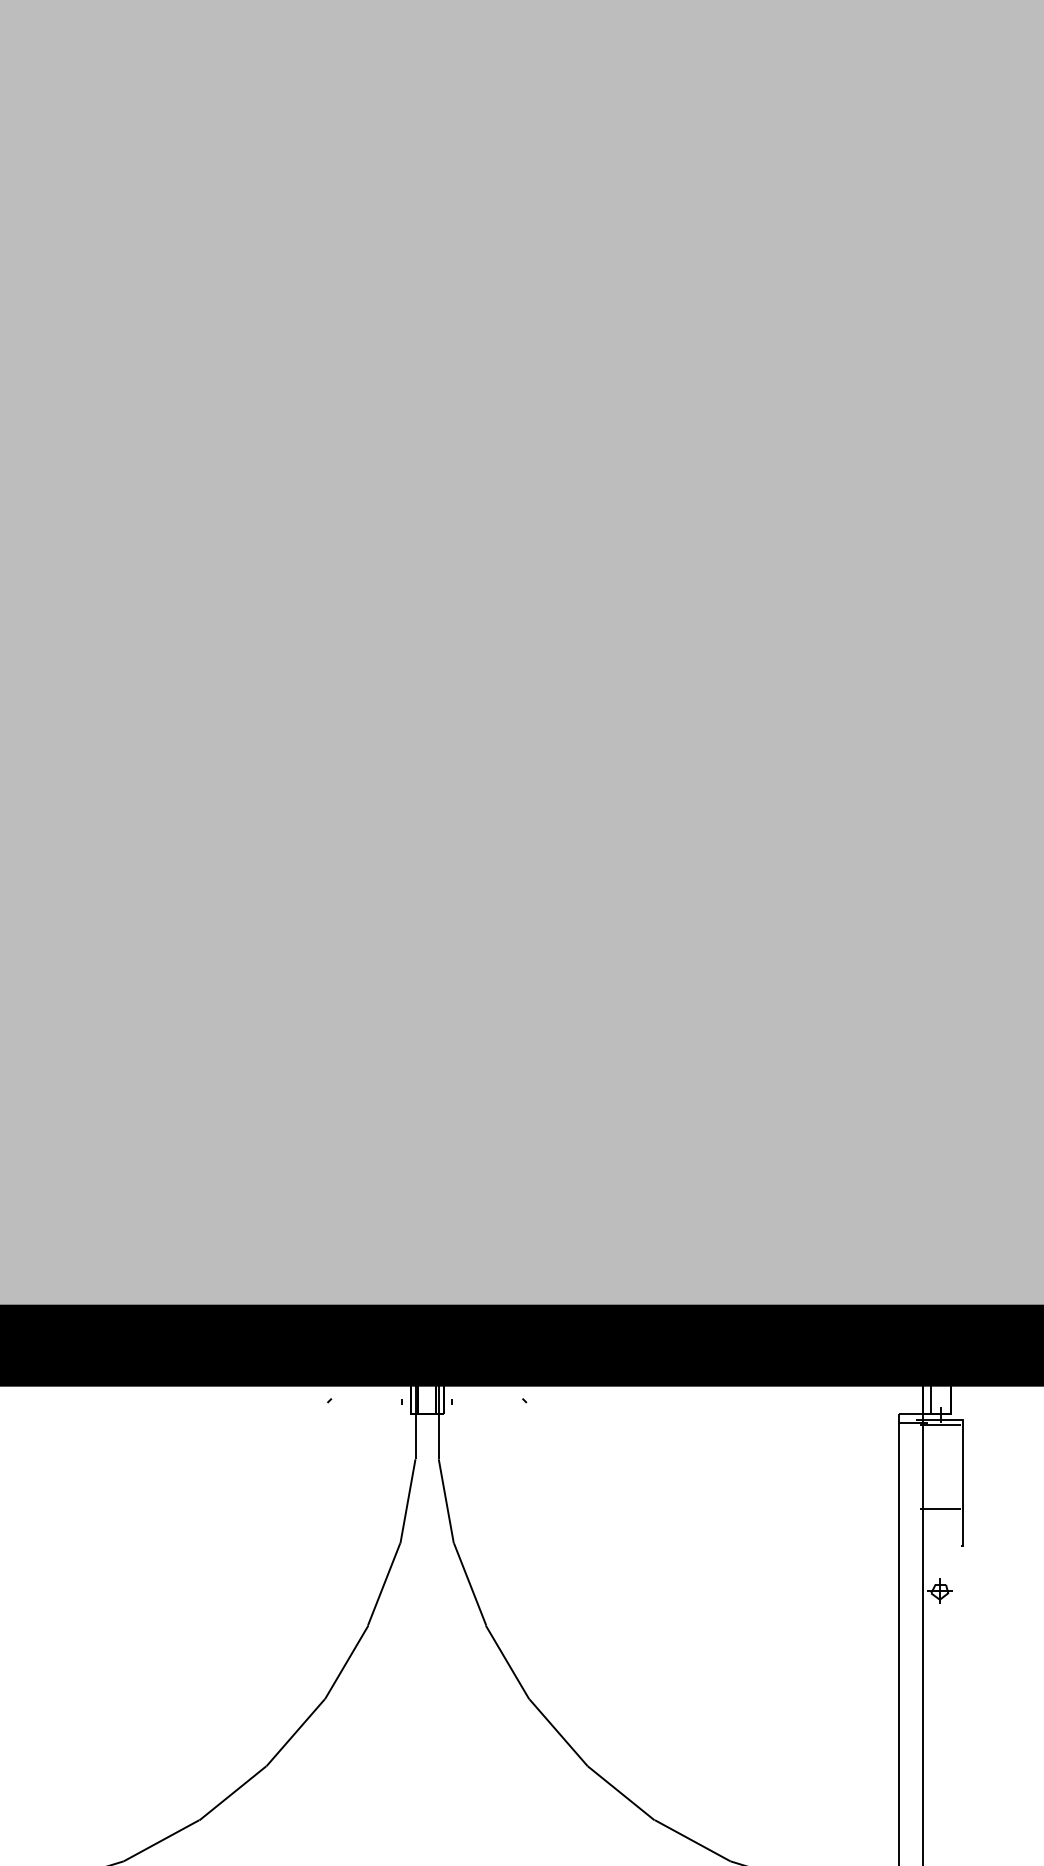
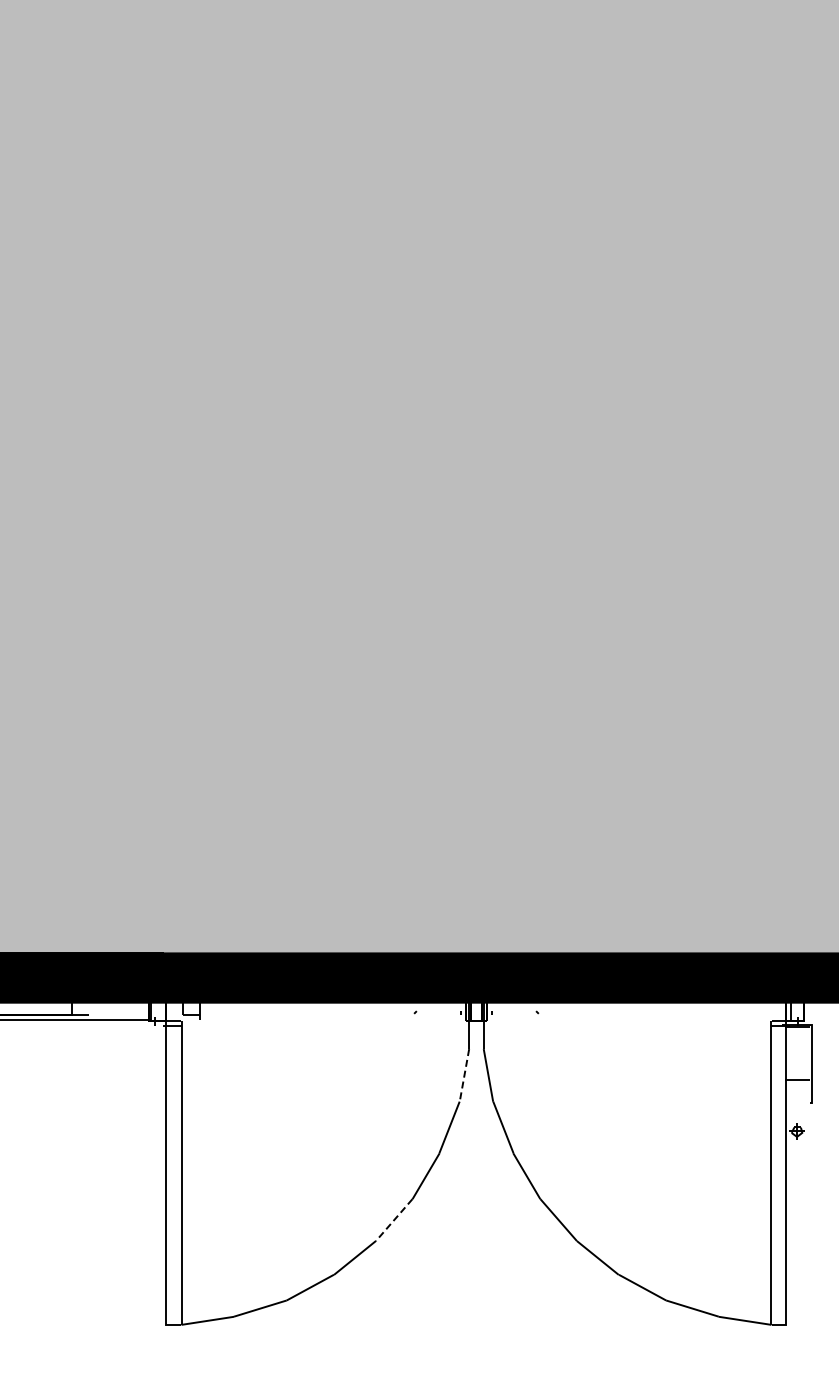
line: (408, 1501) -> (464, 1075), solid -> dashed
line: (296, 1733) -> (394, 1220), solid -> dashed

